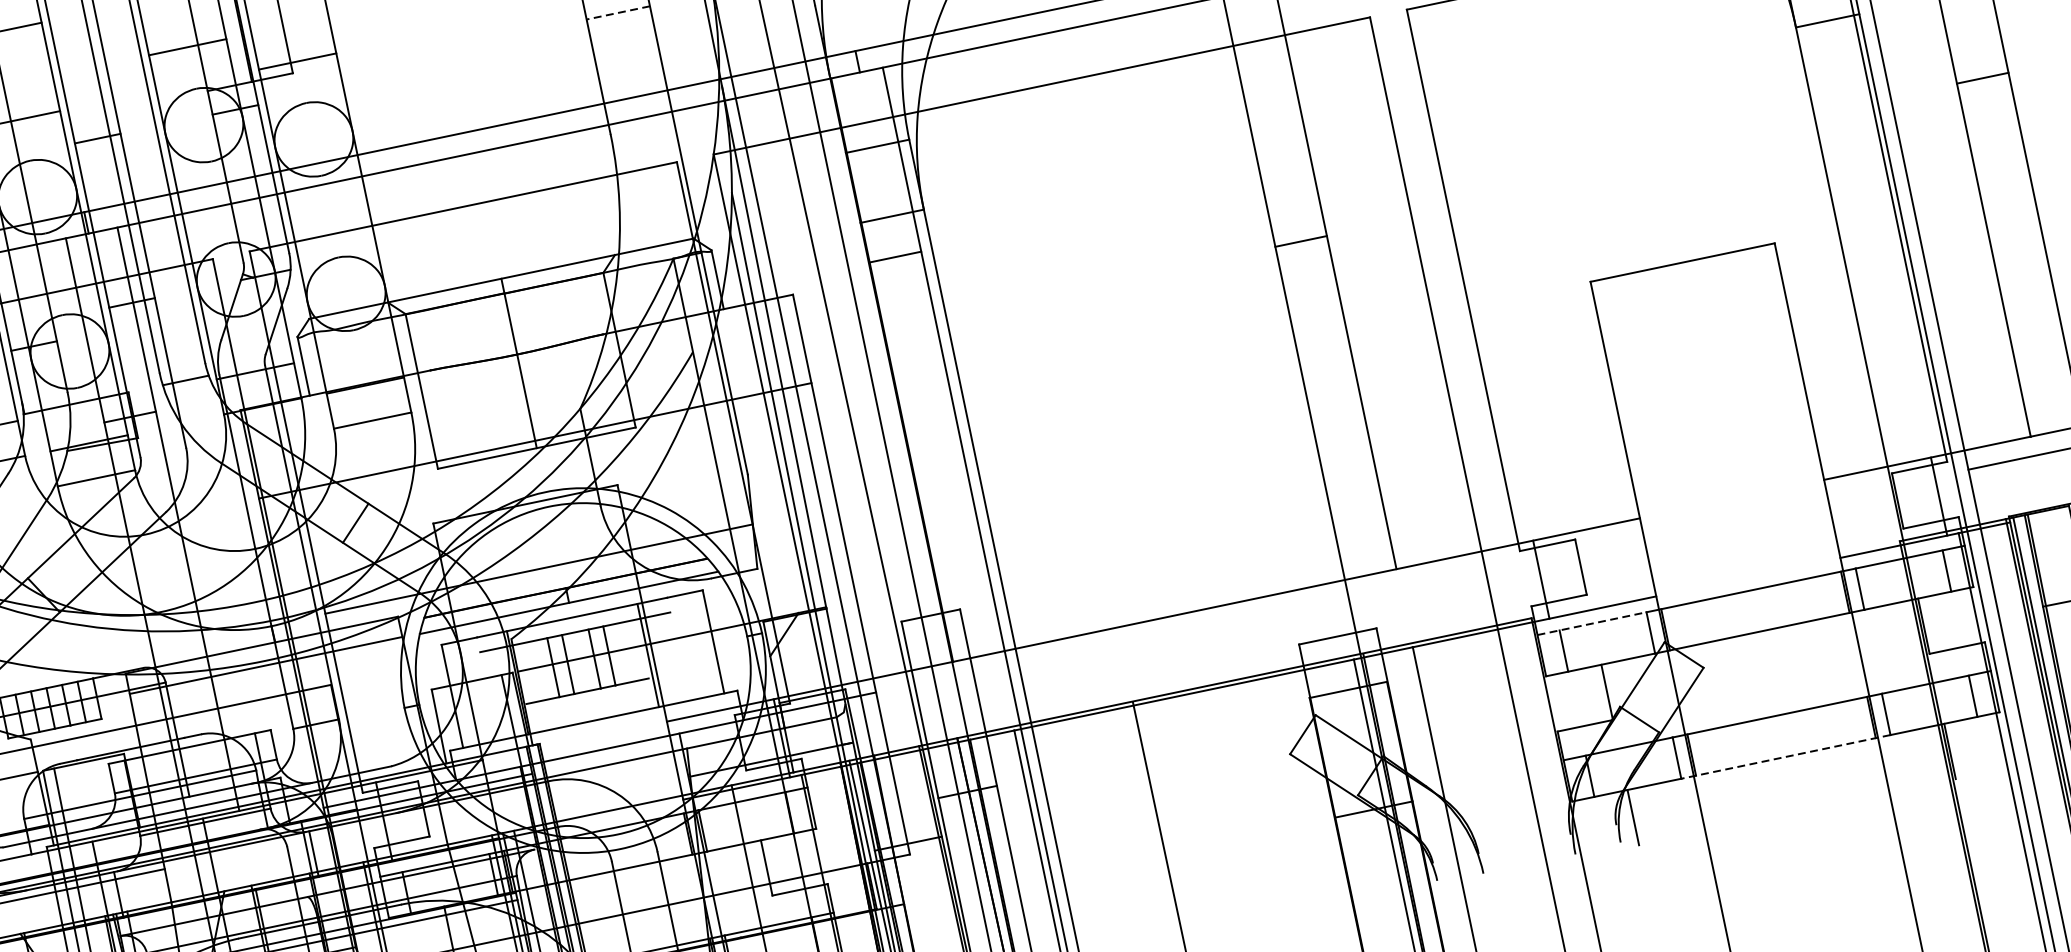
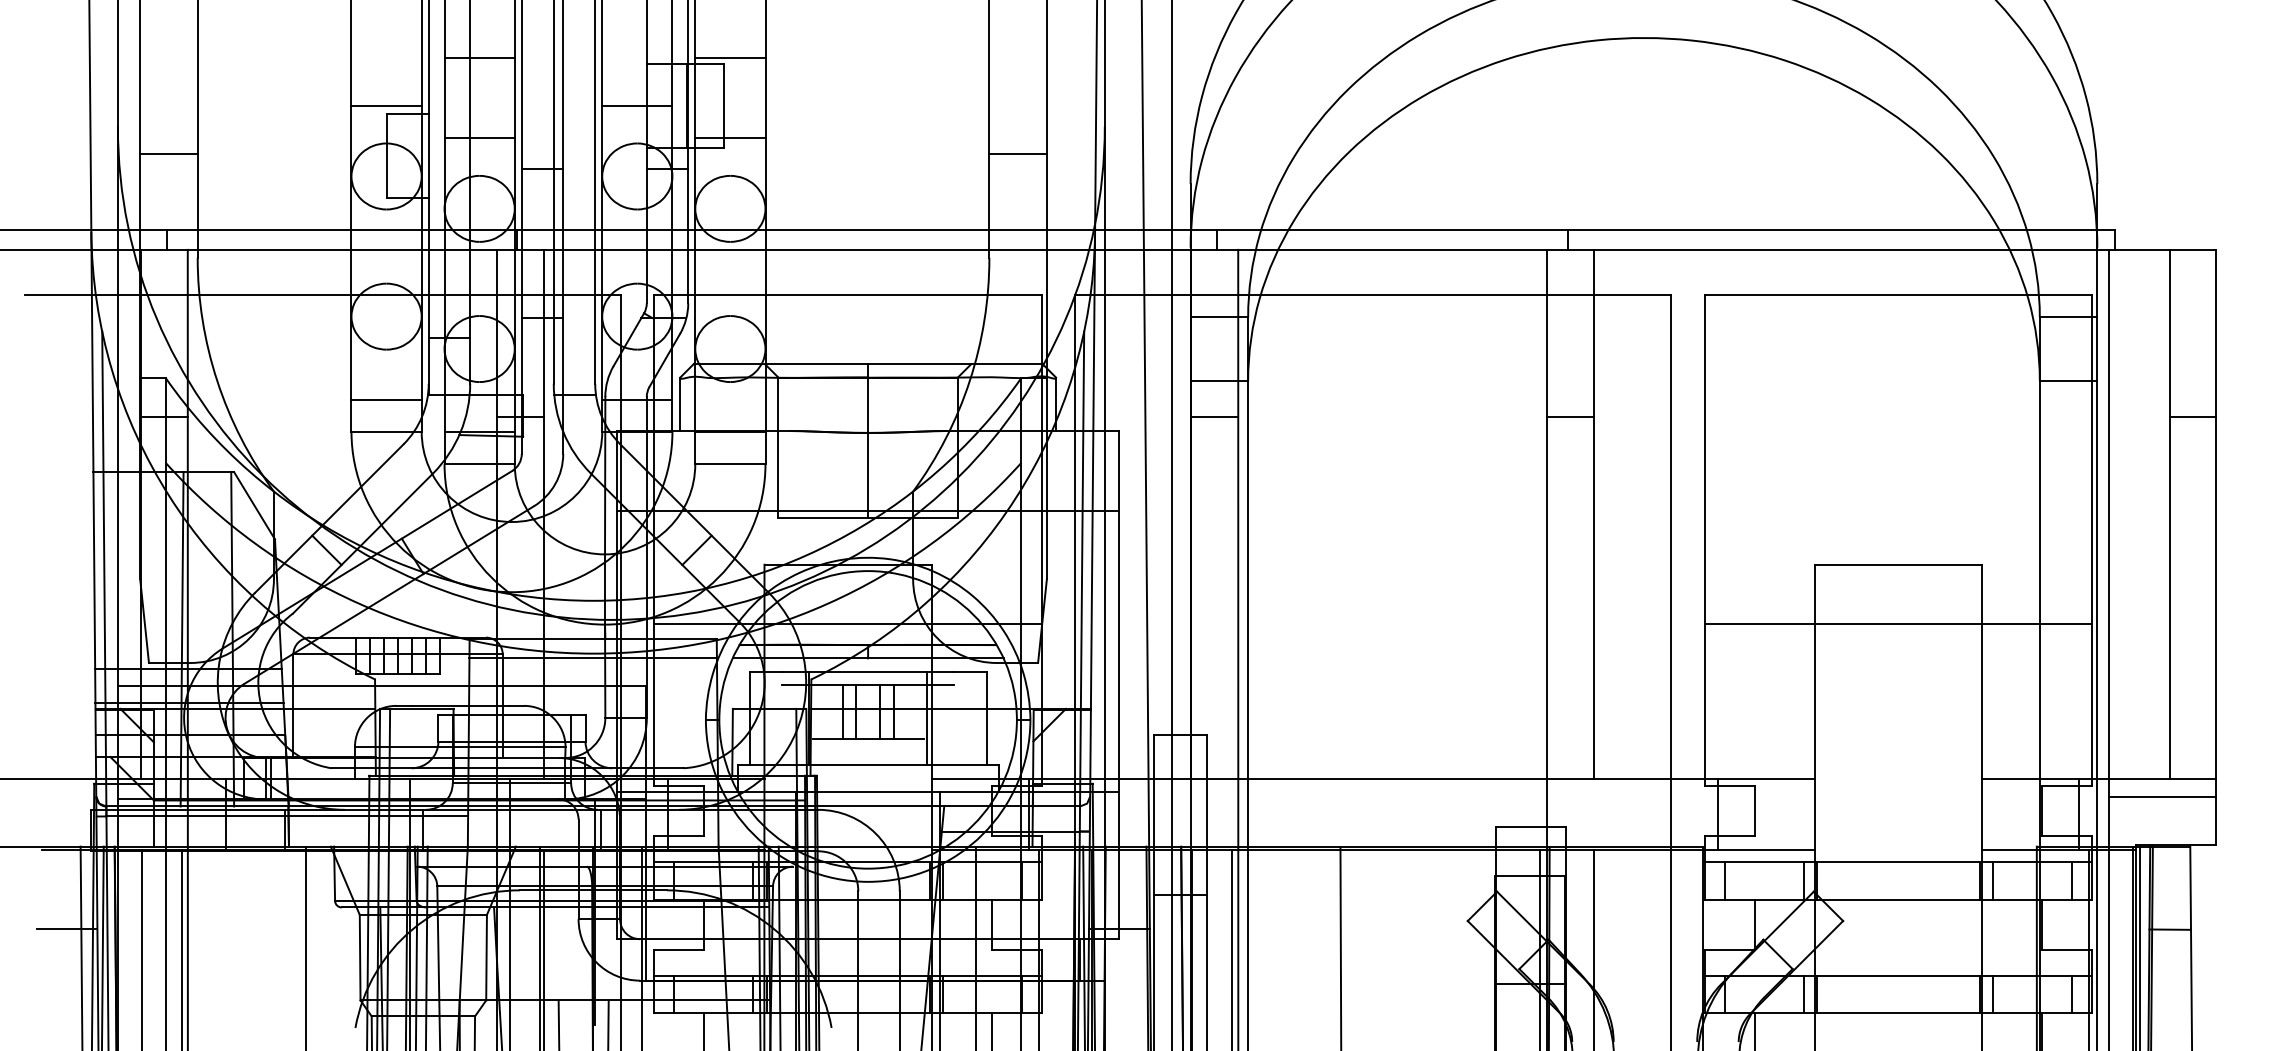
line: (618, 13) -> (1018, 154), dashed -> solid
line: (1982, 77) -> (2192, 416), moved
line: (1301, 241) -> (1570, 417), moved
line: (1696, 327) -> (1898, 623), added
line: (1592, 623) -> (1754, 862), dashed -> solid
line: (1785, 756) -> (1898, 1013), dashed -> solid

